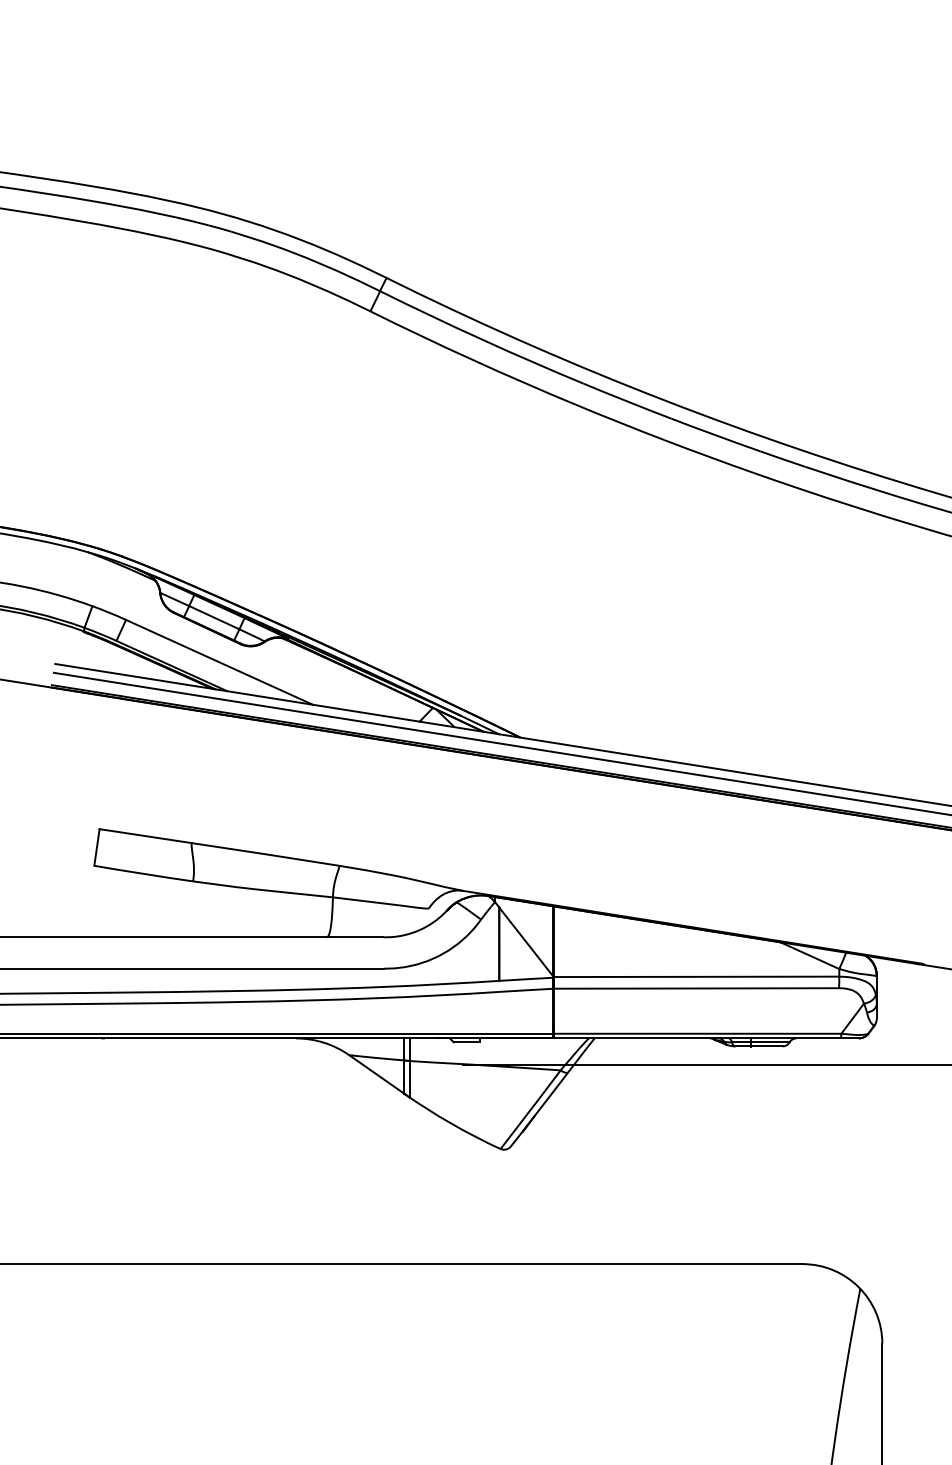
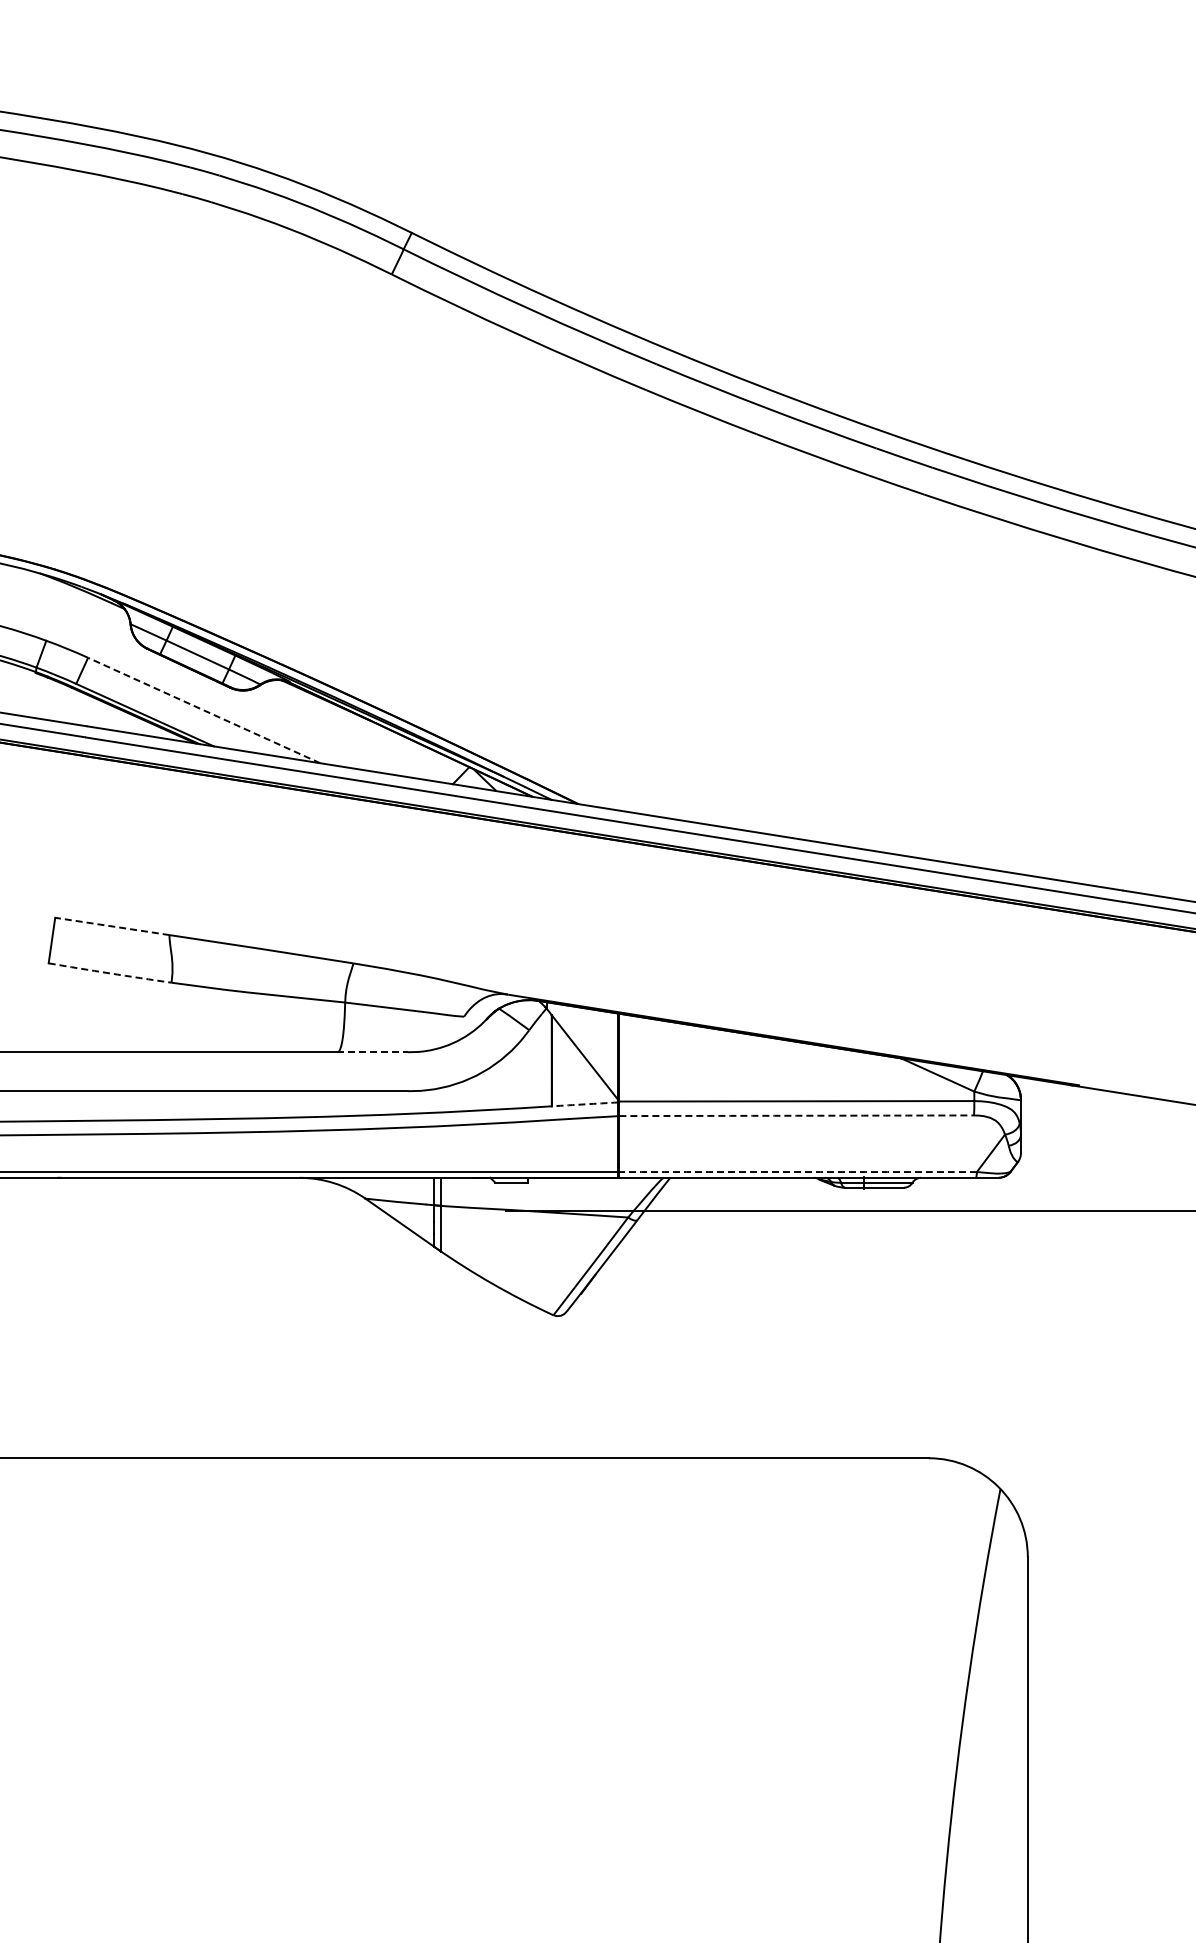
line: (219, 662) -> (204, 710), solid -> dashed
line: (145, 836) -> (112, 926), solid -> dashed
arc: (144, 873) -> (110, 973), solid -> dashed
line: (354, 937) -> (372, 1052), solid -> dashed
arc: (526, 979) -> (585, 1104), solid -> dashed
arc: (696, 988) -> (796, 1115), solid -> dashed
arc: (697, 1034) -> (798, 1172), solid -> dashed

